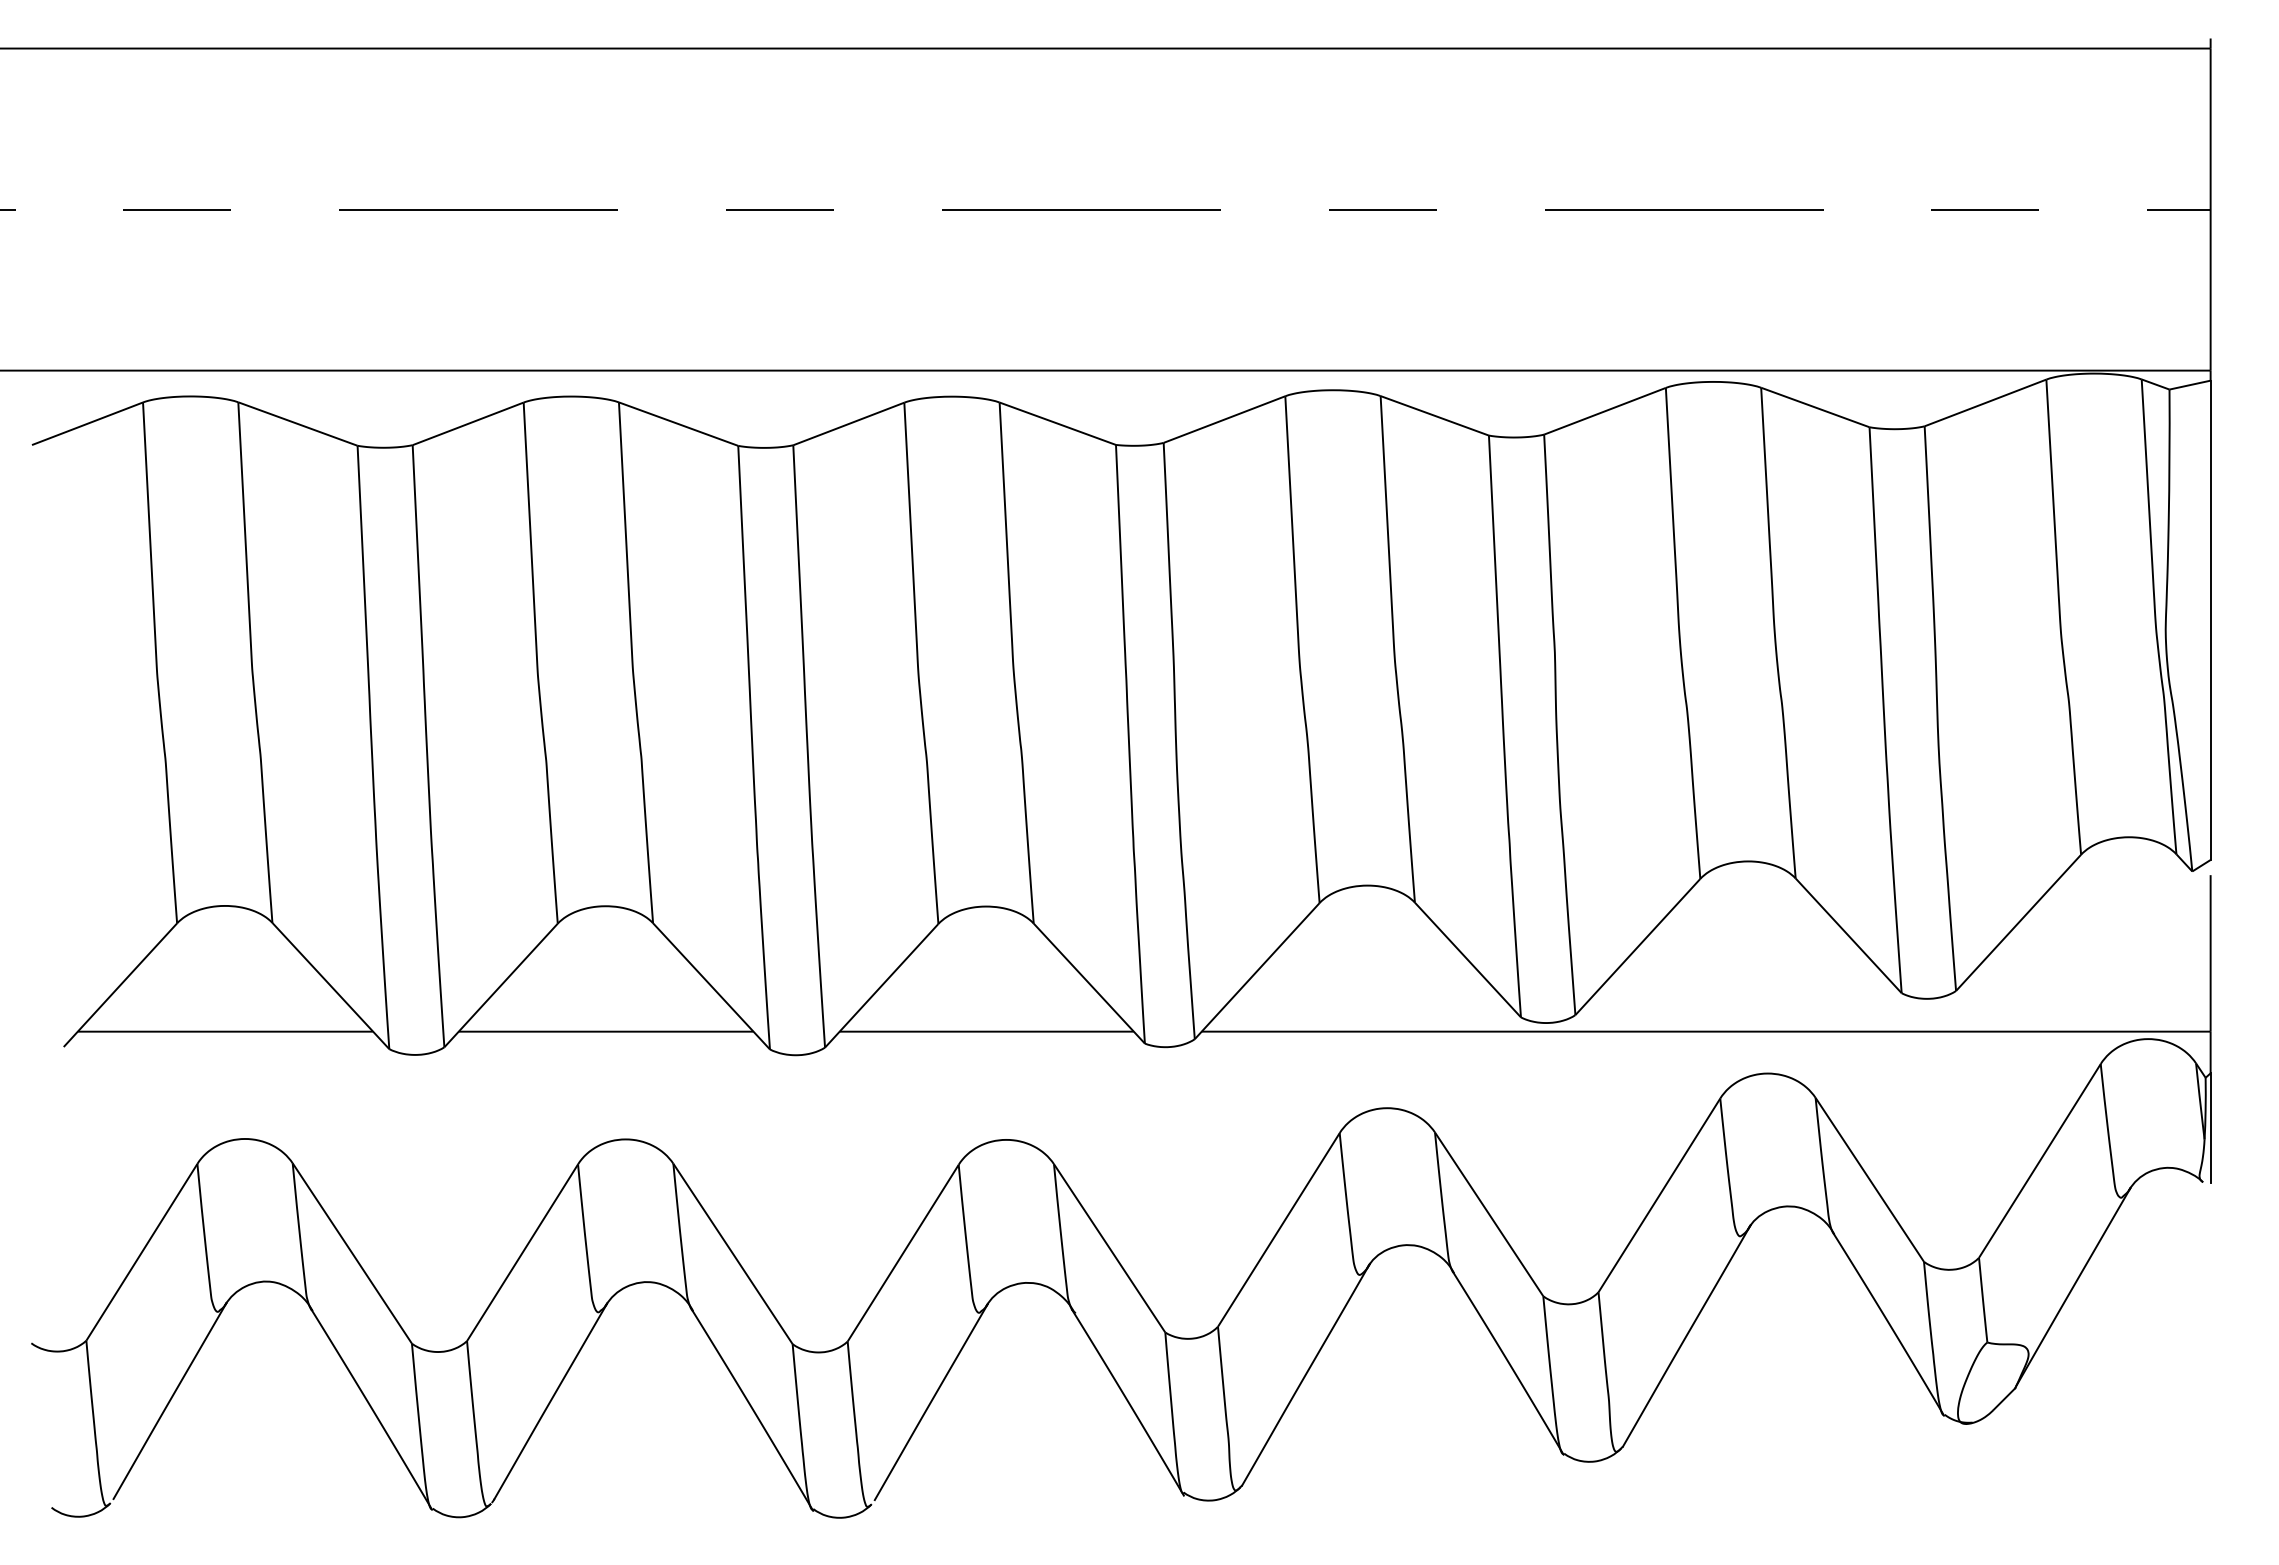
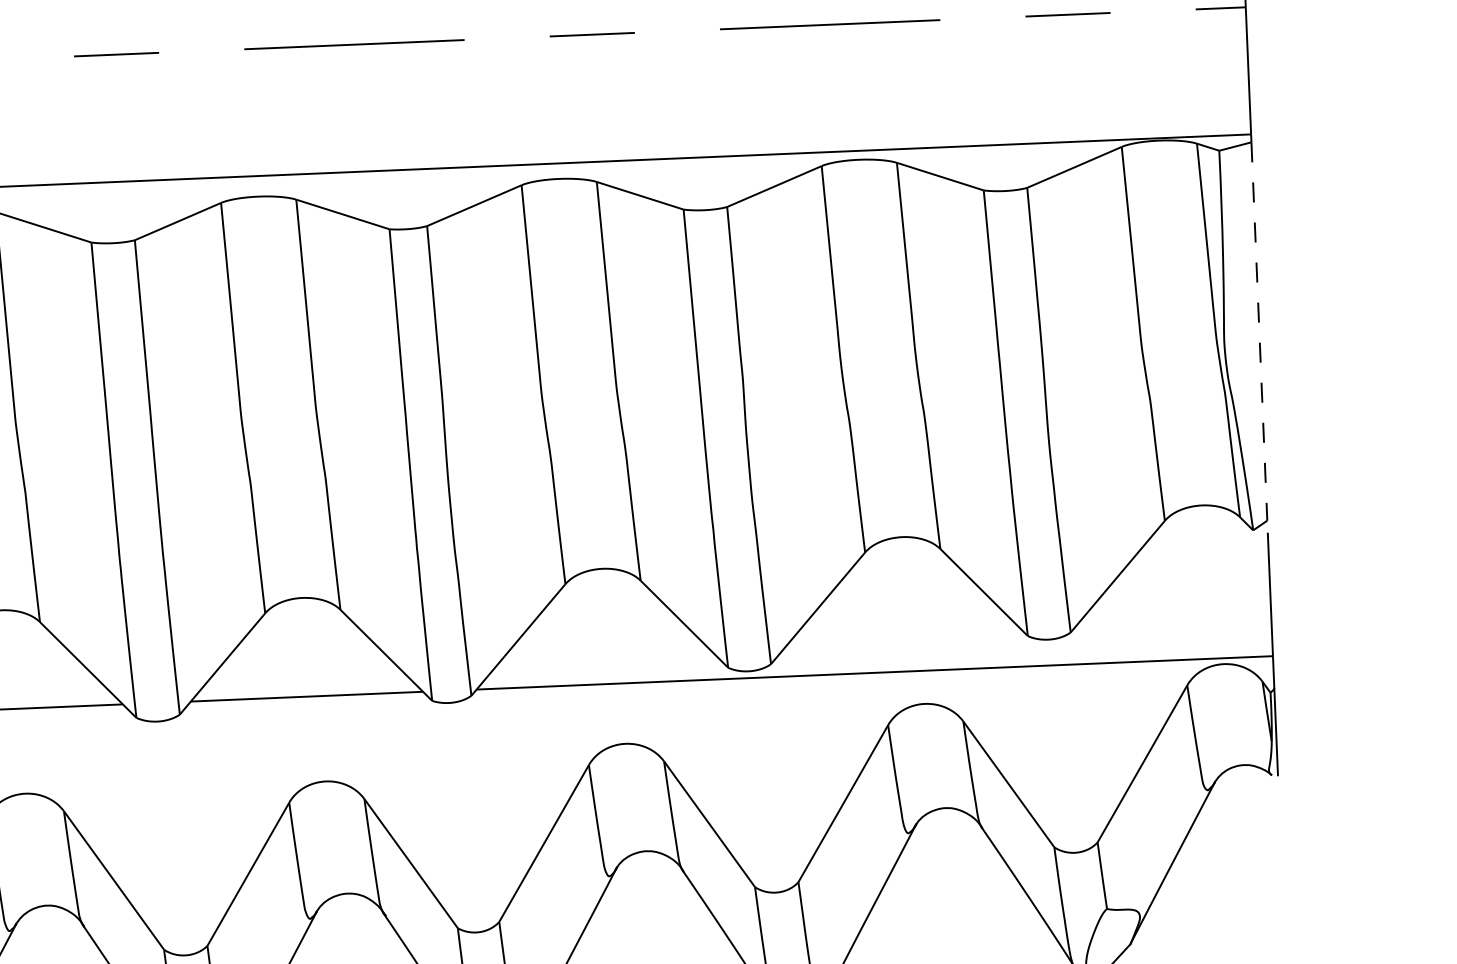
line: (2210, 620) -> (1259, 331), solid -> dashed

